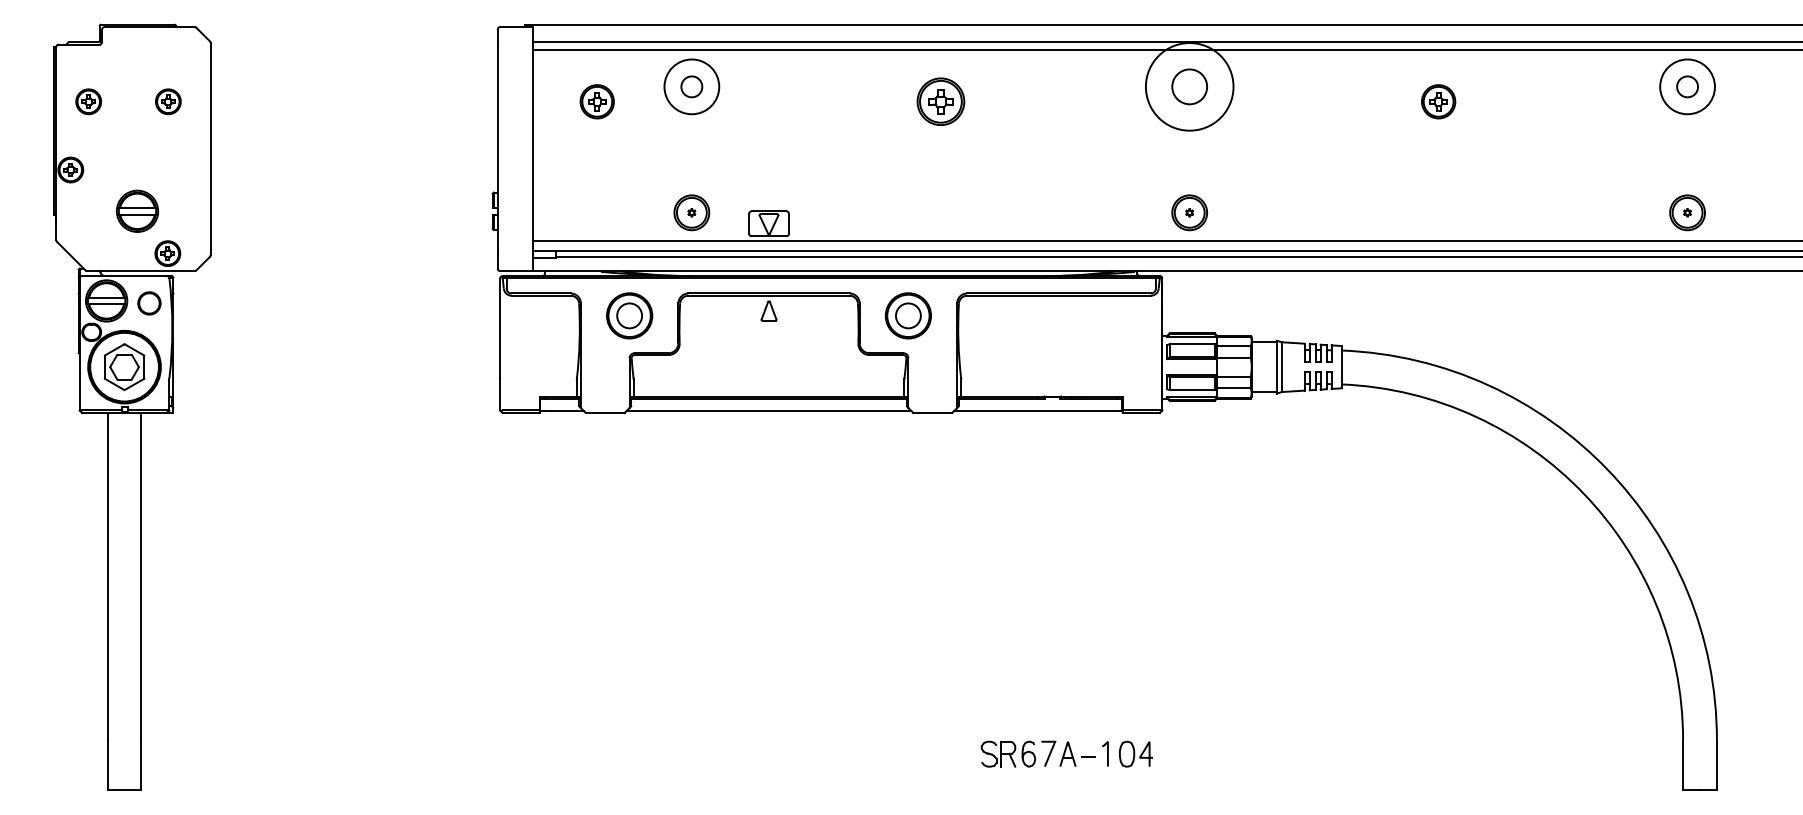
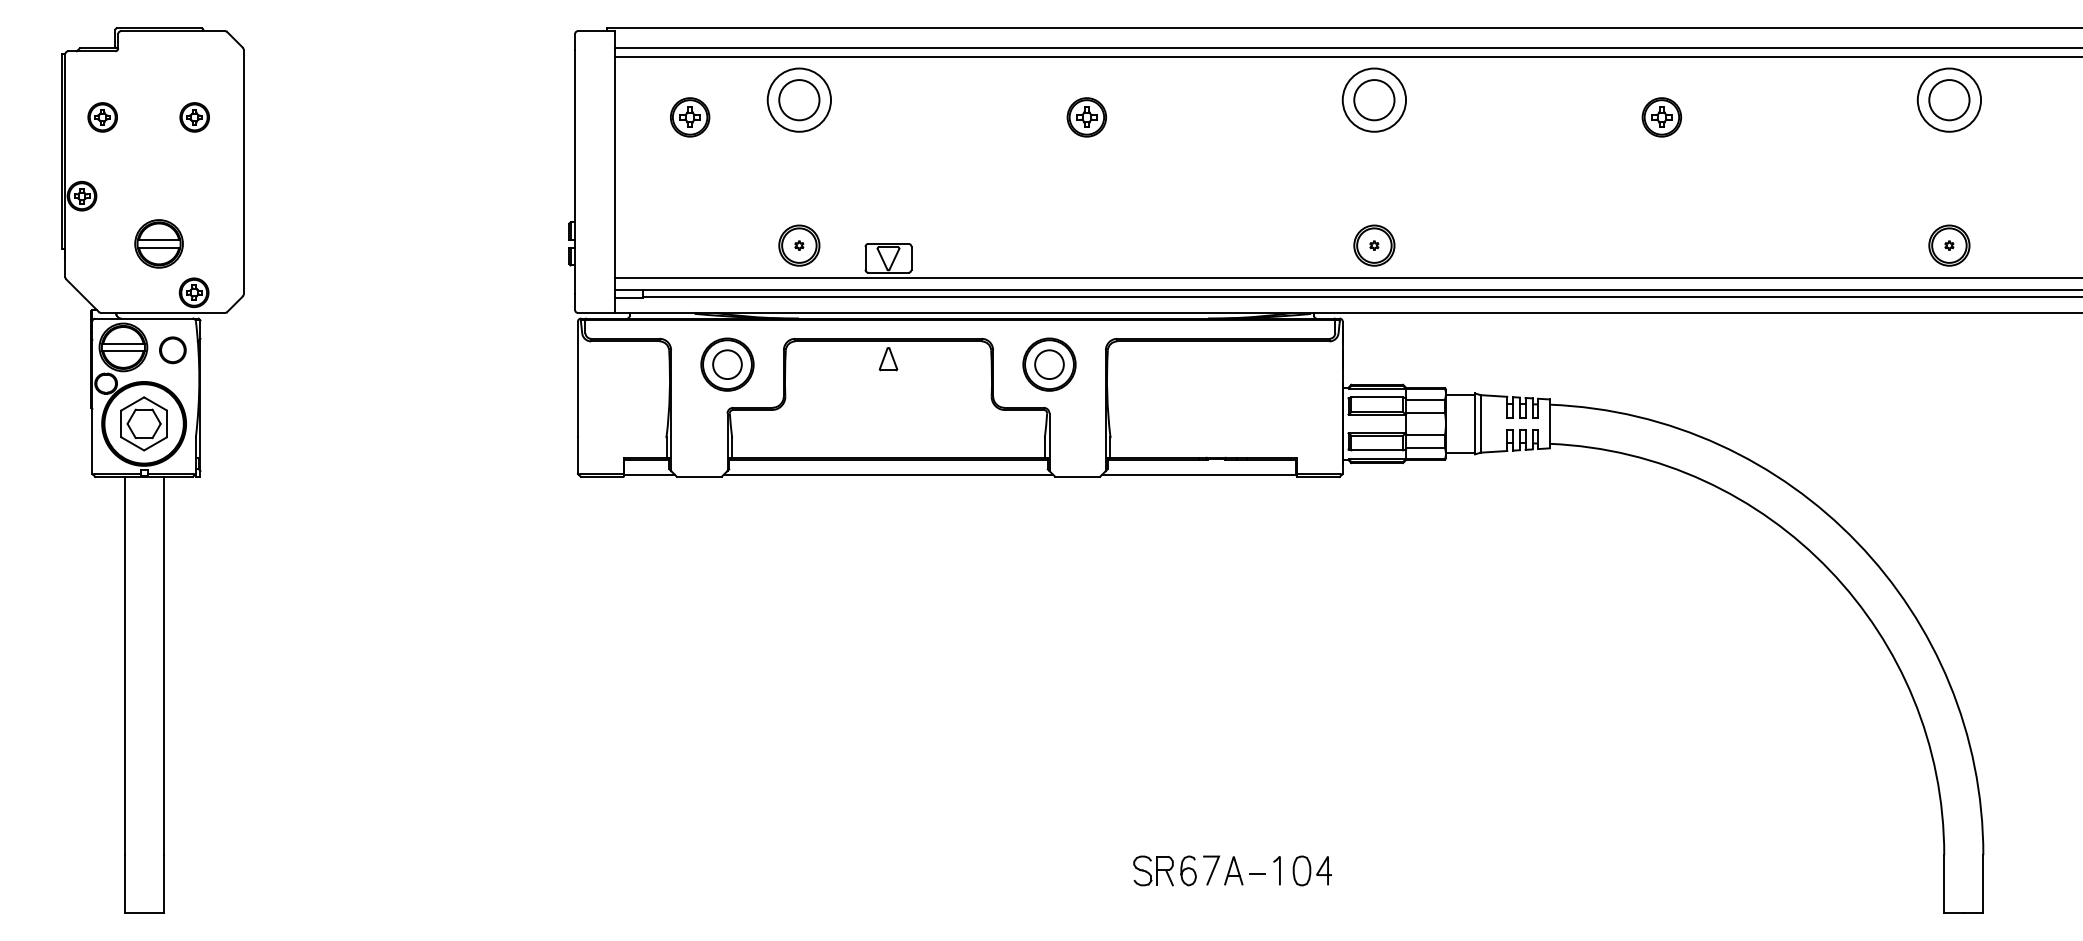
circle: (1189, 86) -> (1374, 99), size x0.62
circle: (691, 87) -> (799, 100), size x1.67
circle: (1687, 87) -> (1949, 100), size x1.67
part: (940, 101) -> (1086, 117), size x0.71

